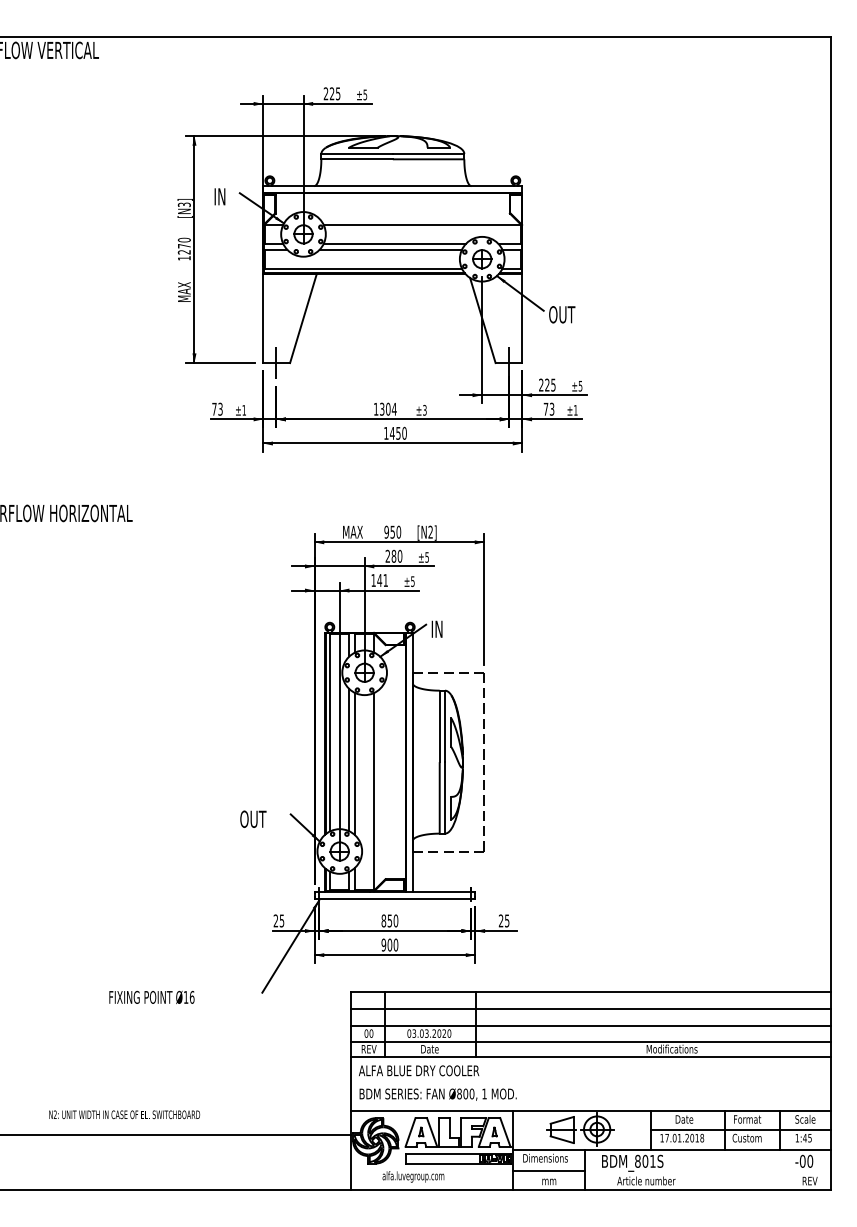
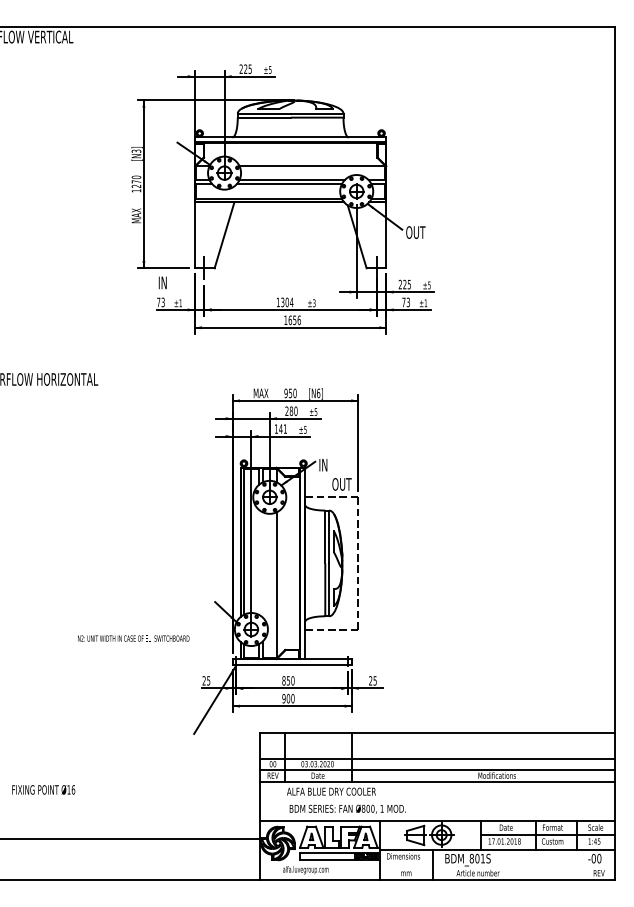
text: (219, 196) -> (162, 282), moved
text: (397, 432) -> (294, 319), 1450 -> 1656
text: (430, 531) -> (318, 392), [N2] -> [N6]
line: (349, 760) -> (258, 562), removed
line: (355, 763) -> (263, 564), removed
text: (253, 818) -> (342, 483), moved
text: (151, 996) -> (43, 789), moved
line: (591, 1008) -> (437, 745), removed
text: (419, 1070) -> (331, 791), moved
text: (437, 1094) -> (347, 809), moved
text: (124, 1114) -> (133, 638), moved
line: (549, 1170) -> (406, 865), removed

